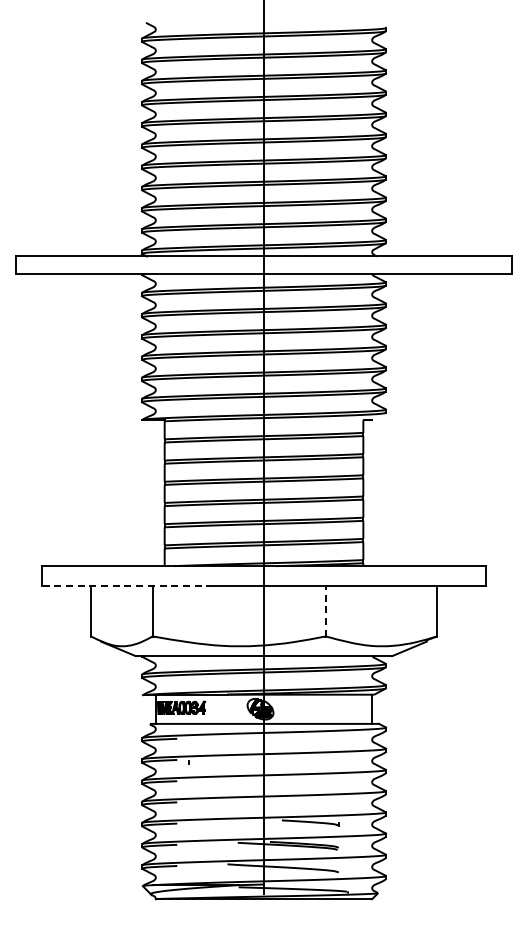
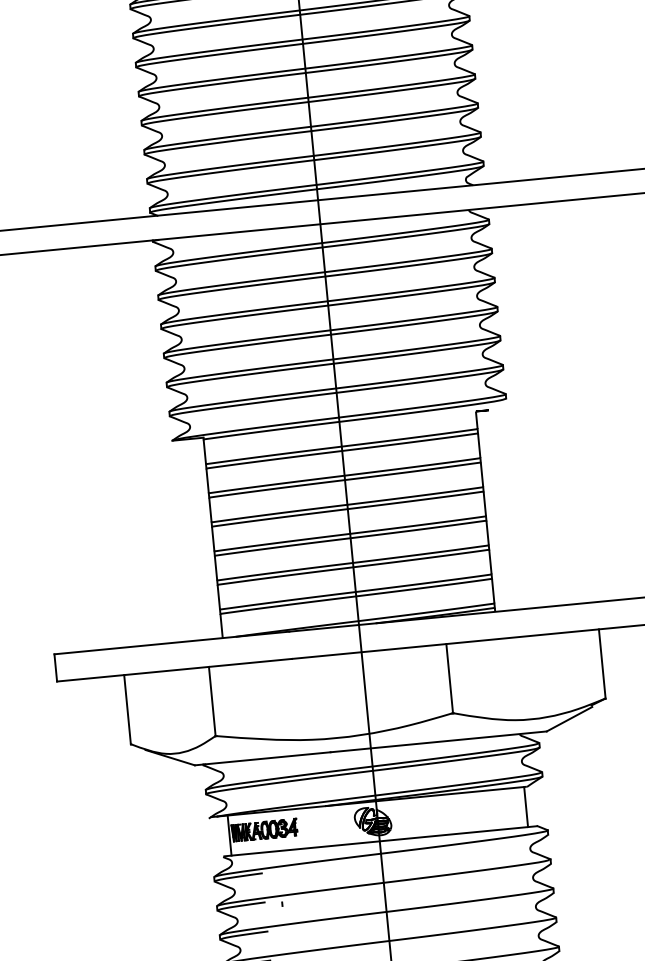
line: (127, 586) -> (174, 670), dashed -> solid
line: (325, 610) -> (449, 677), dashed -> solid

